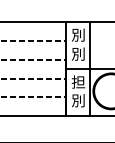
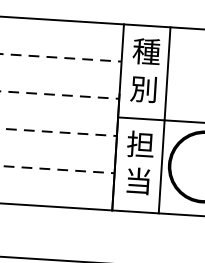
text: (78, 34) -> (146, 50), 別 -> 種
text: (78, 100) -> (138, 180), 別 -> 当

